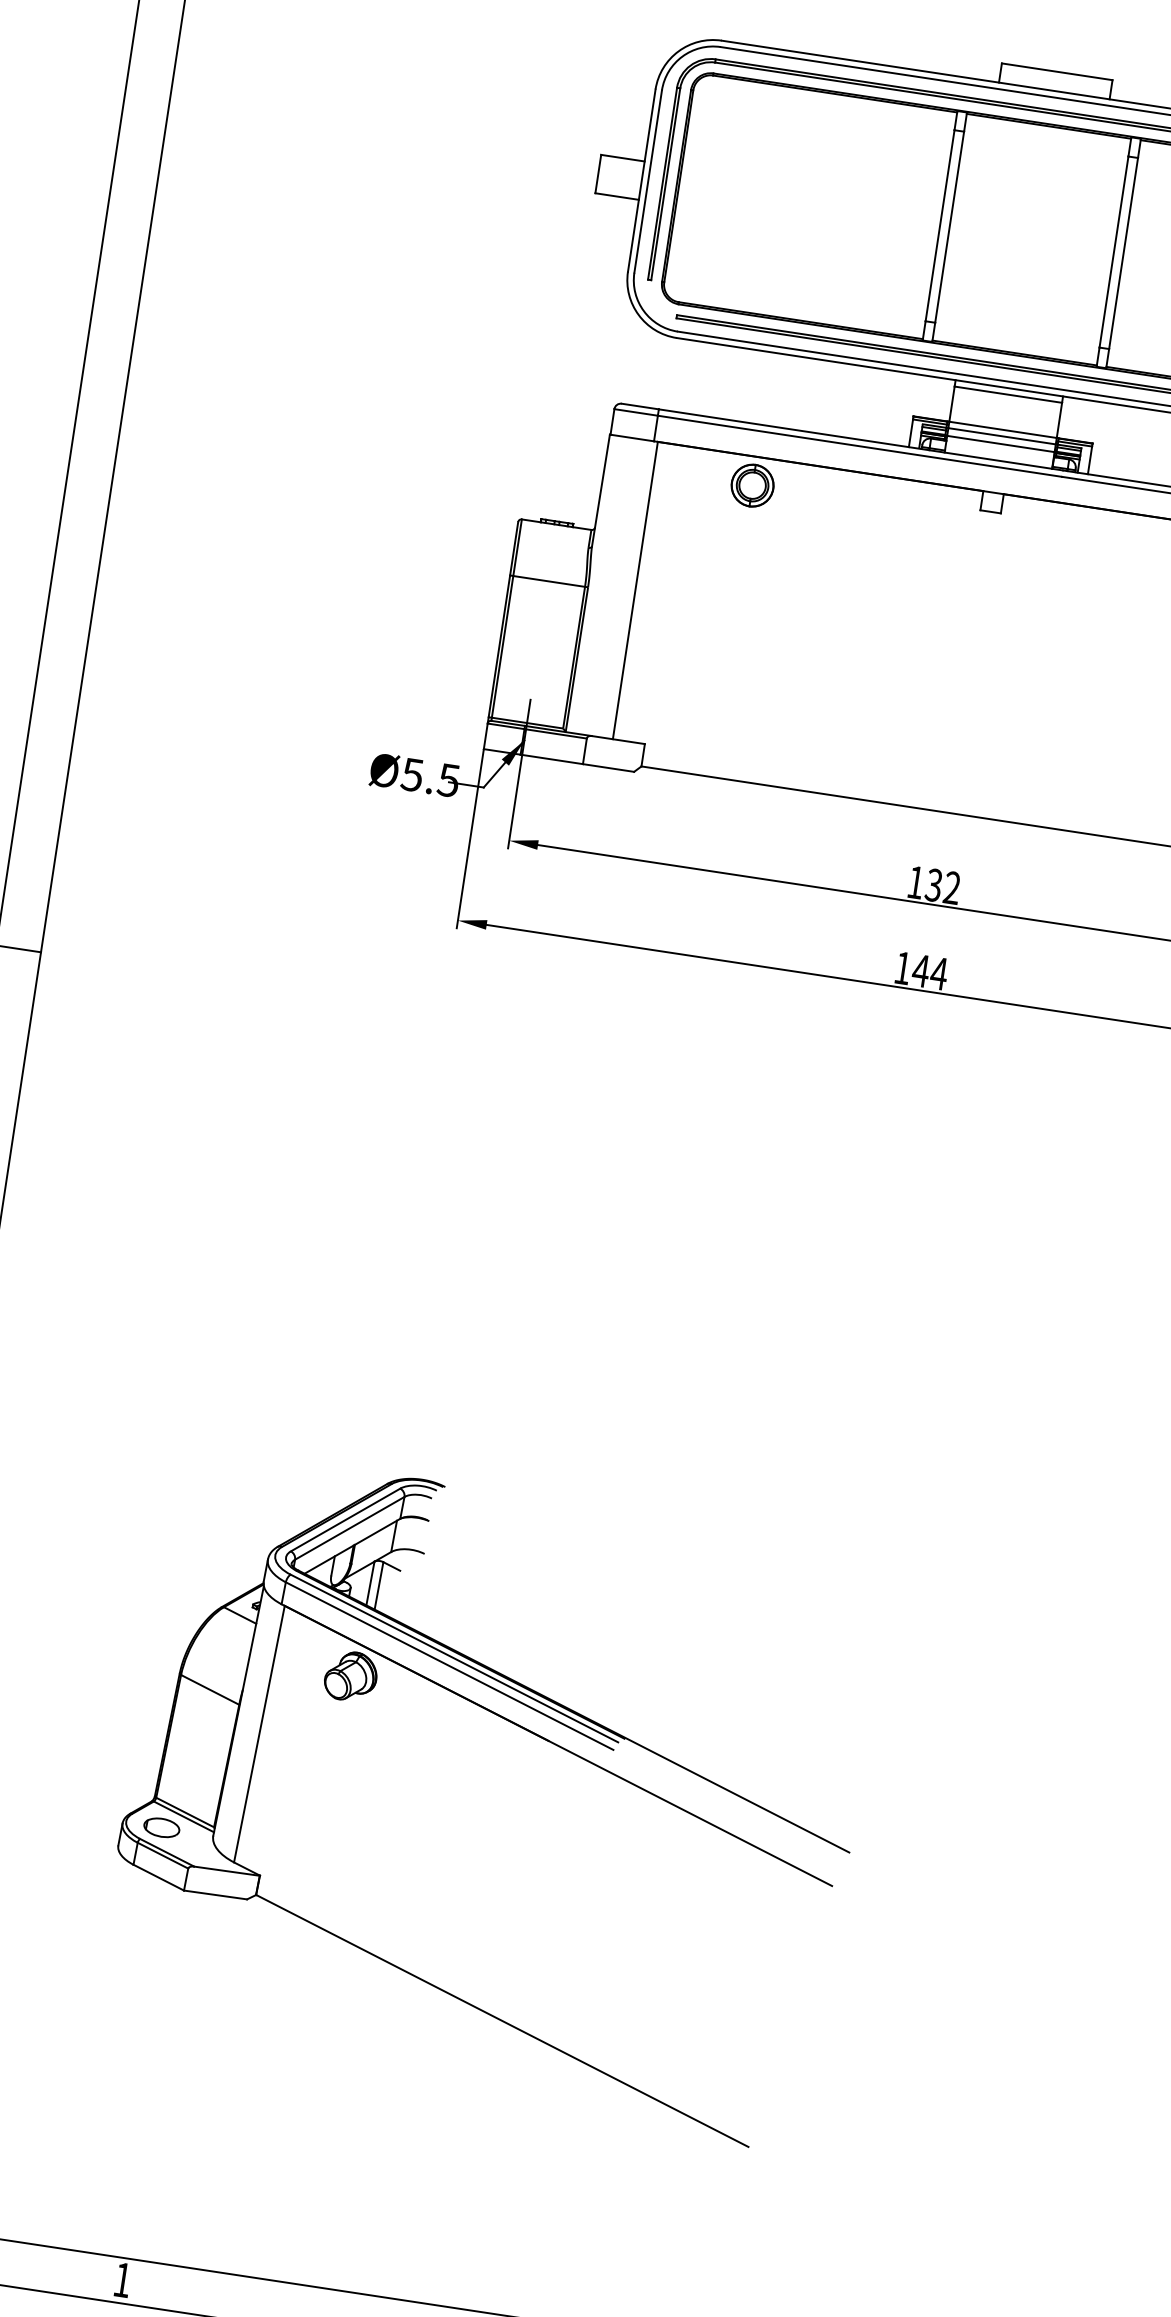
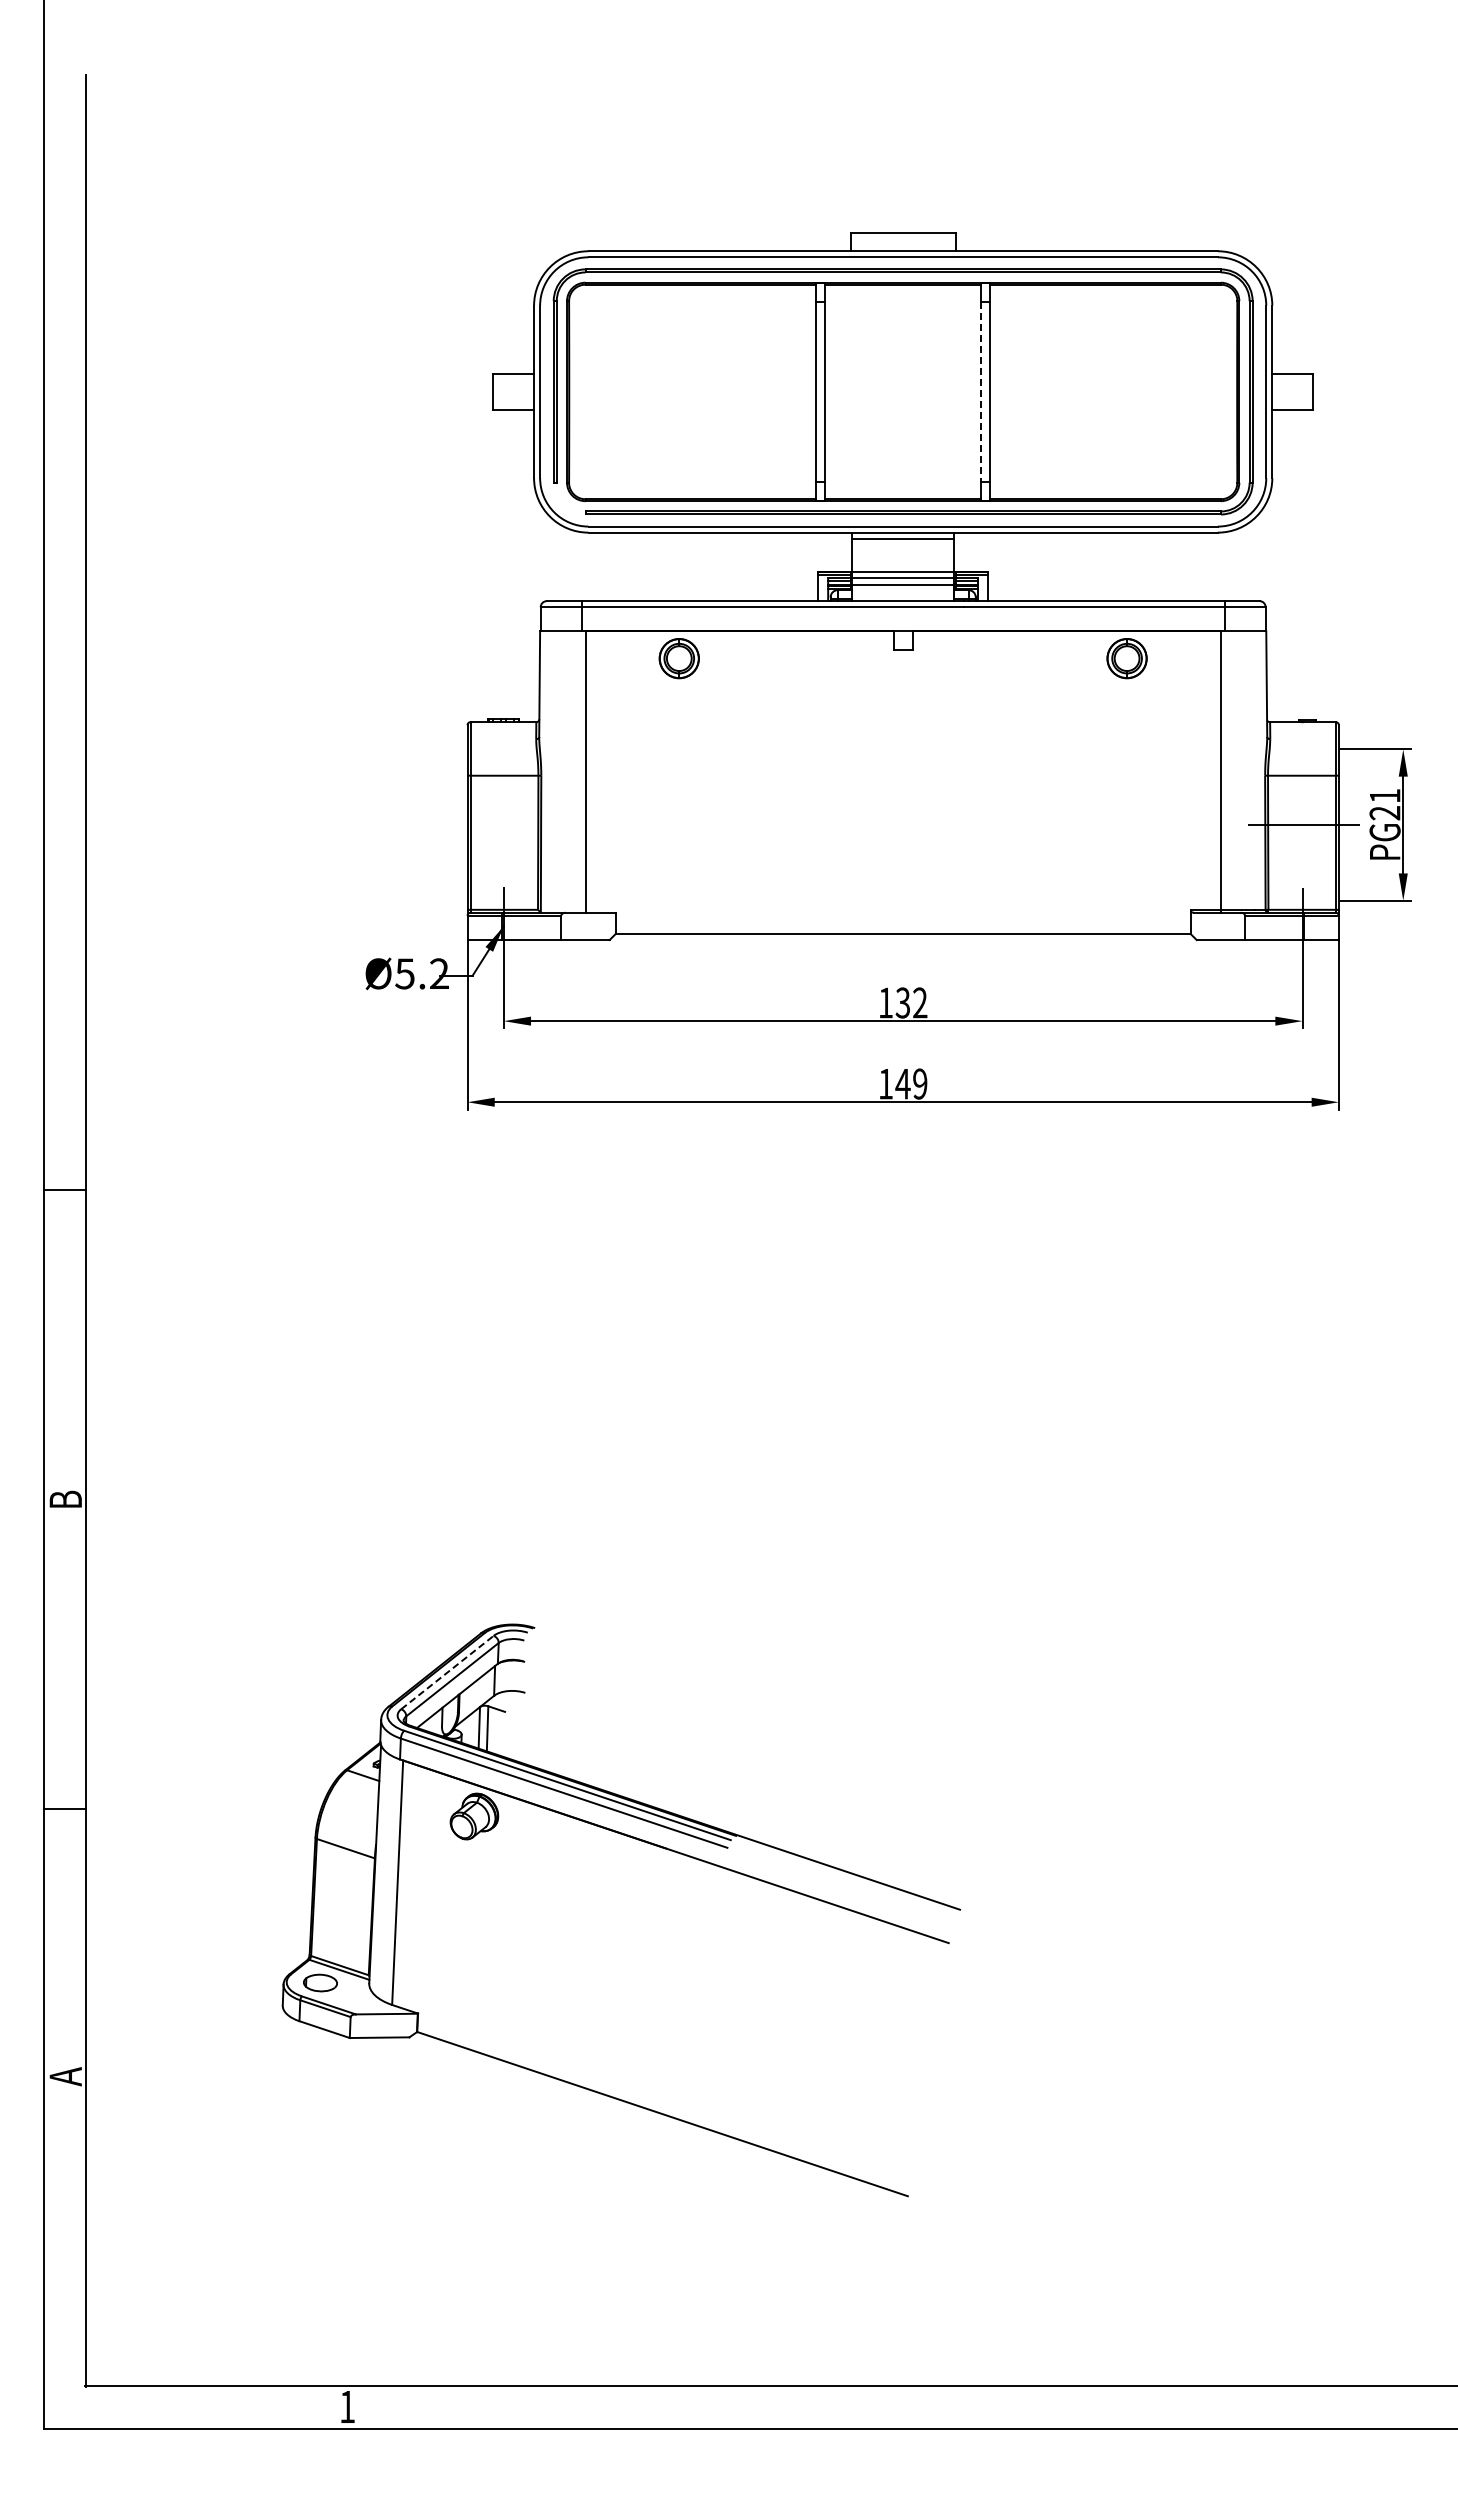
line: (1113, 252) -> (980, 392), solid -> dashed
text: (447, 779) -> (438, 973), Ø5.5 -> Ø5.2
text: (938, 972) -> (919, 1083), 144 -> 149
line: (345, 1519) -> (447, 1672), solid -> dashed

